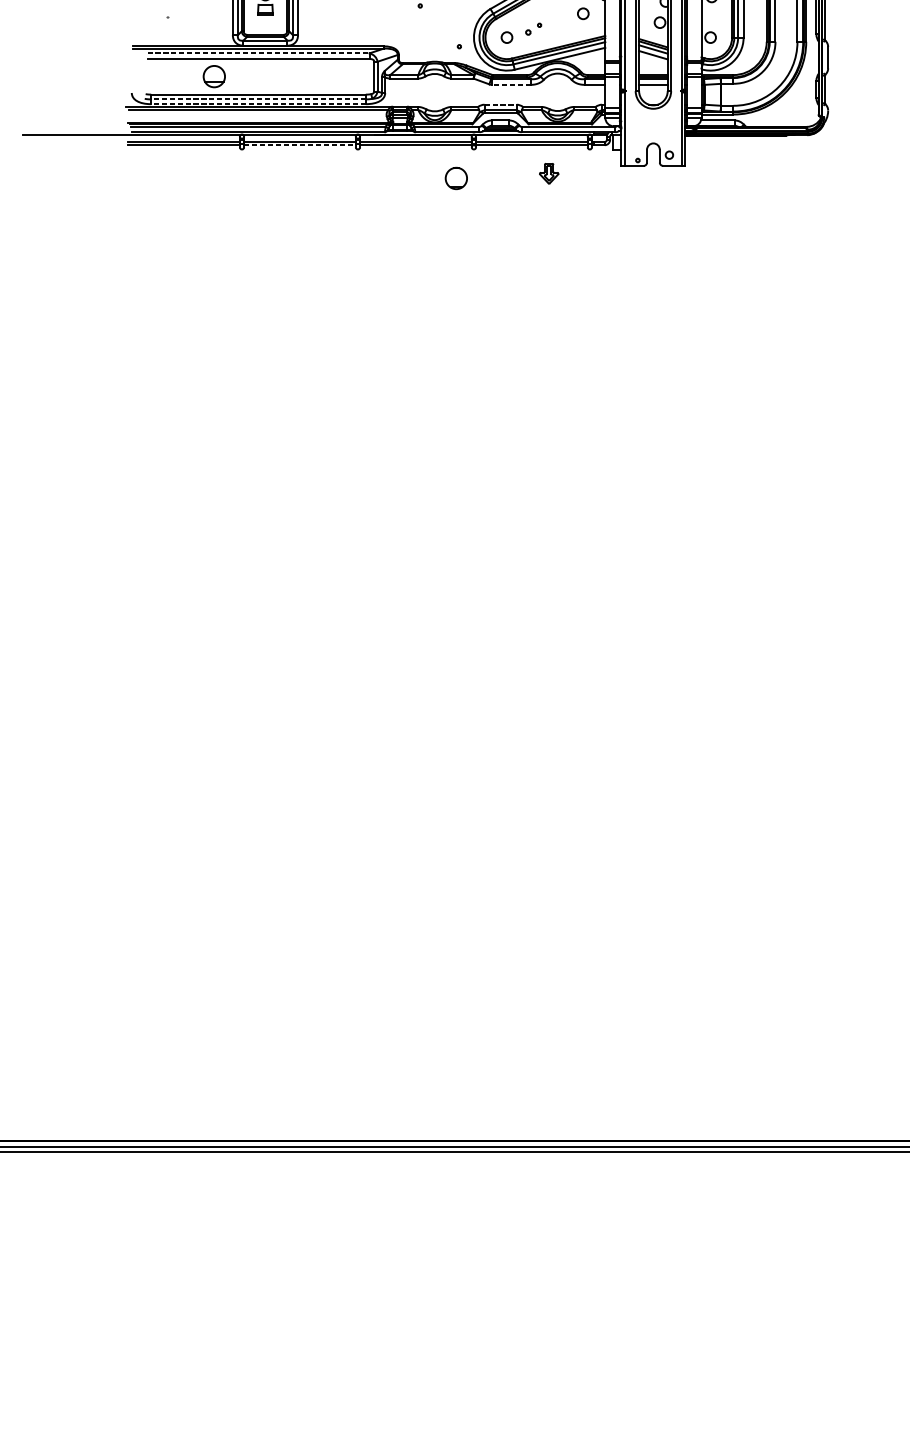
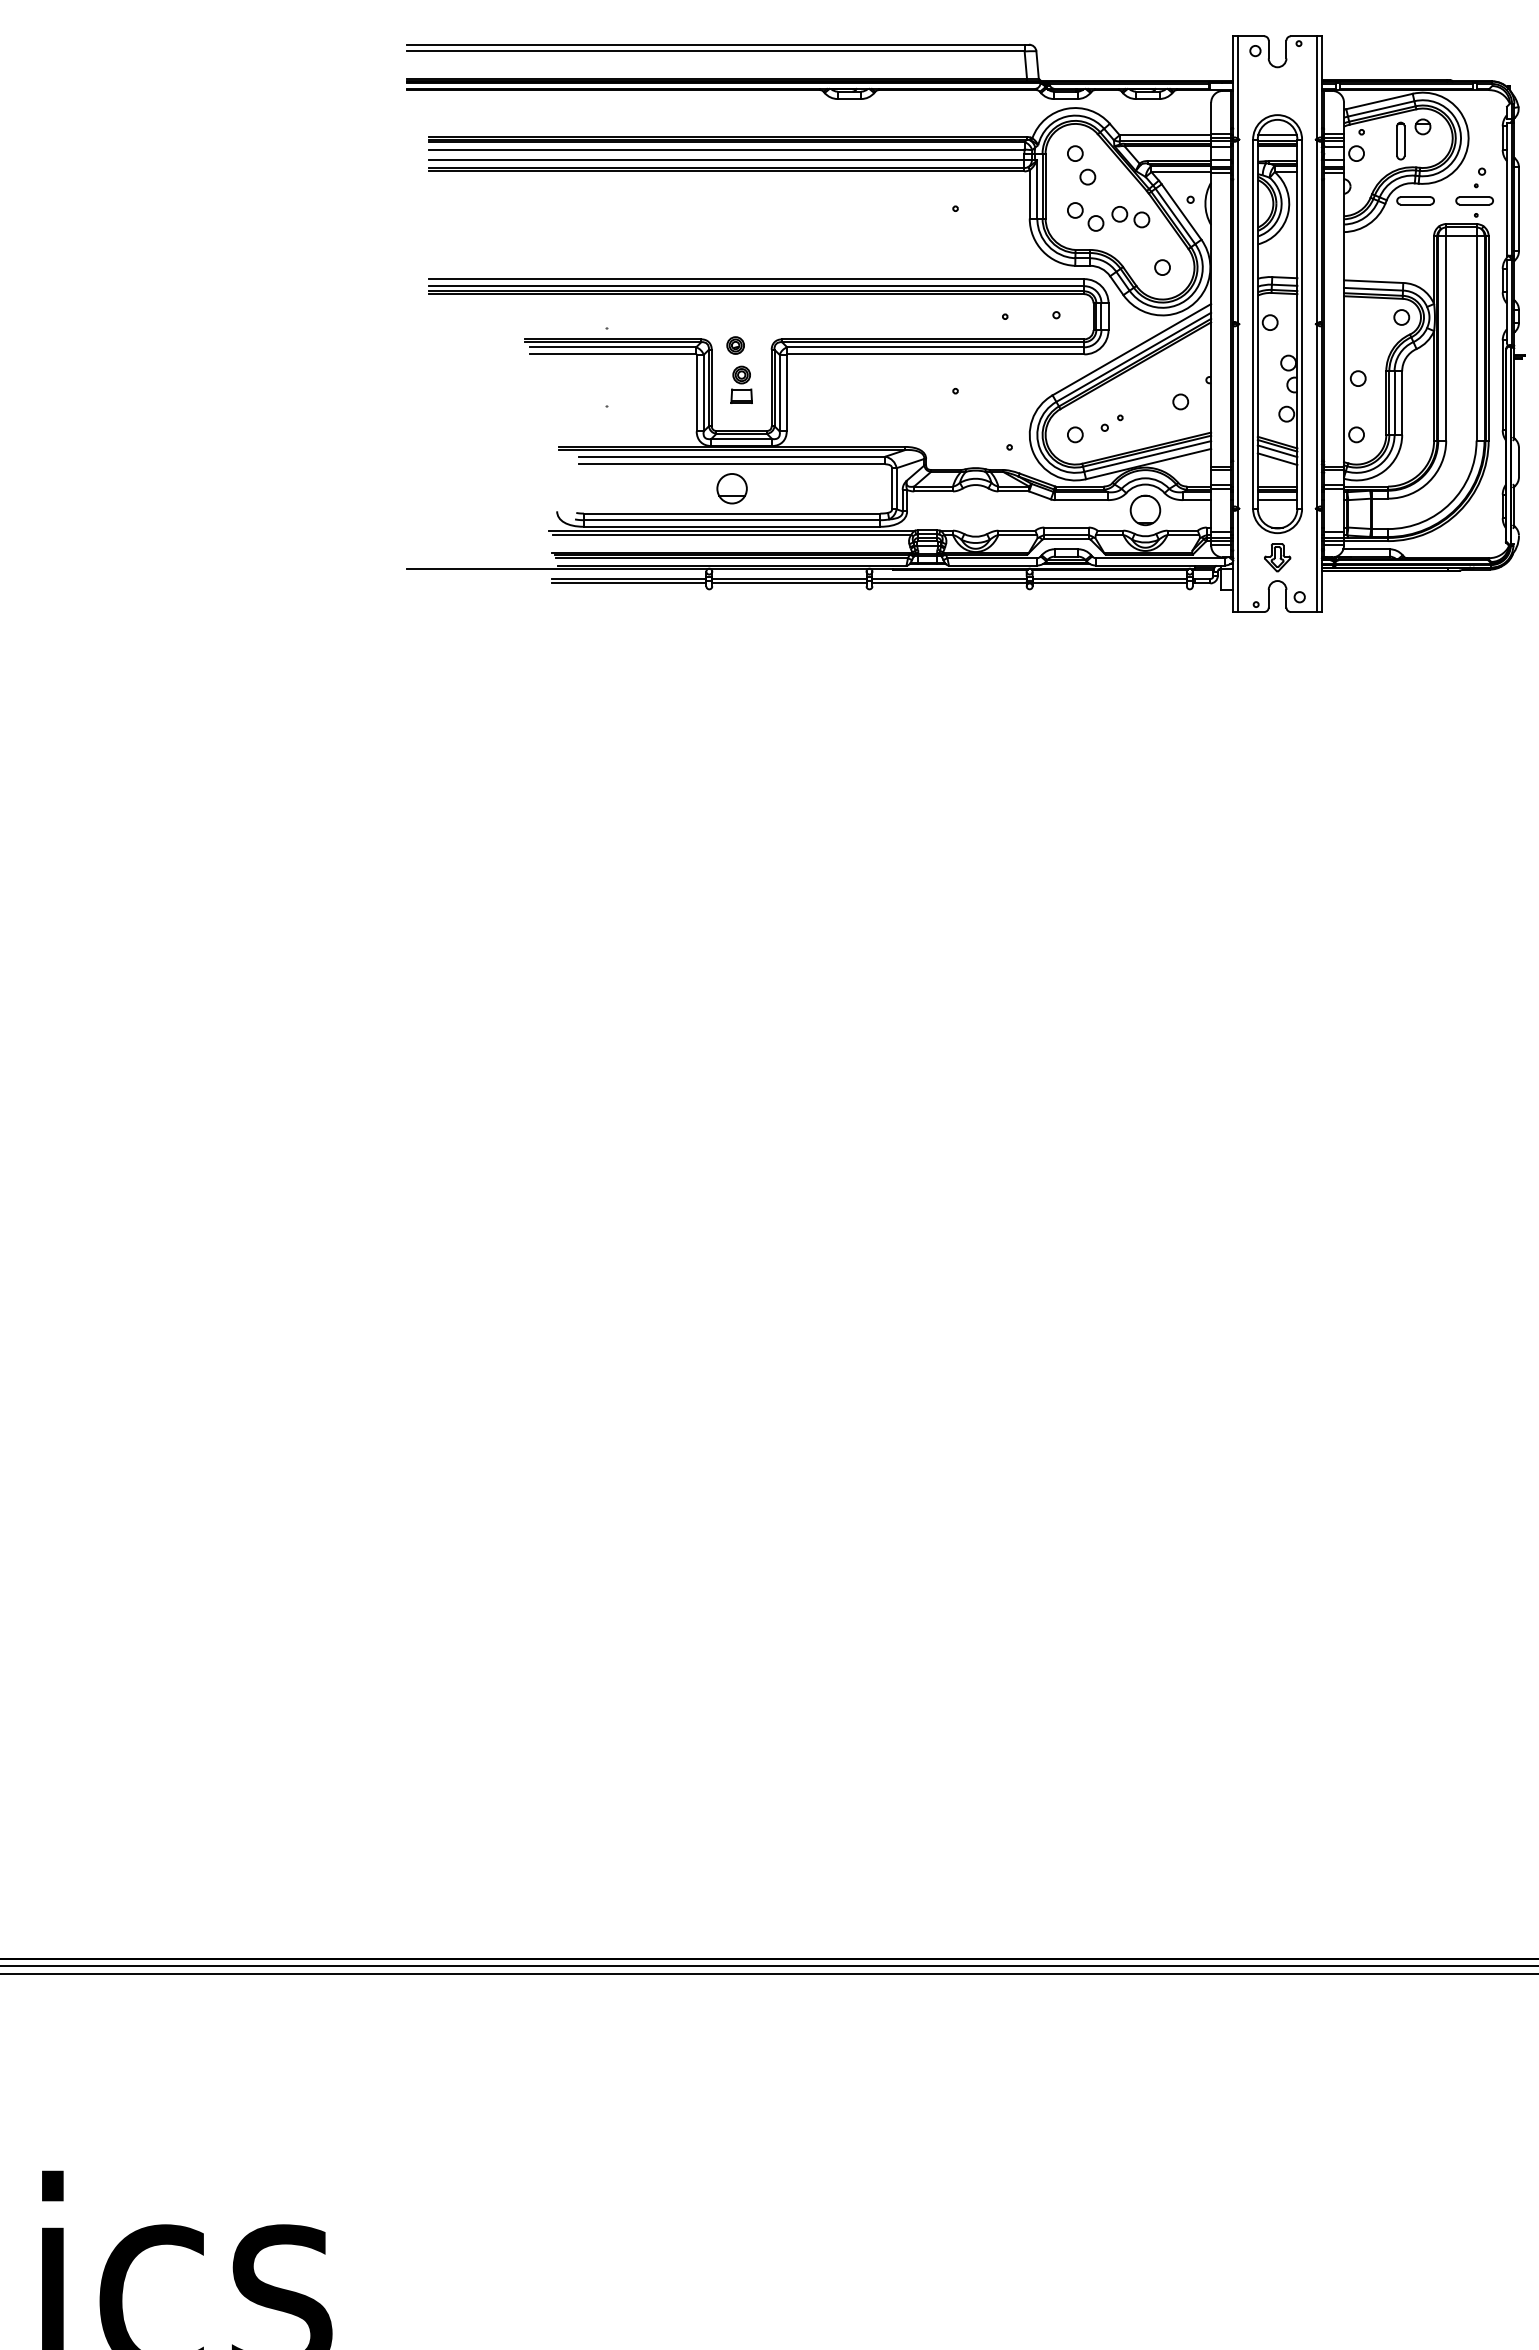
line: (258, 53) -> (732, 456), dashed -> solid
part: (213, 76) -> (731, 488), moved
line: (511, 85) -> (1081, 500), dashed -> solid
line: (258, 99) -> (731, 520), dashed -> solid
line: (258, 103) -> (731, 526), dashed -> solid
line: (500, 104) -> (1066, 527), dashed -> solid
line: (300, 145) -> (789, 583), dashed -> solid
part: (549, 173) -> (1277, 557), moved
part: (456, 178) -> (1145, 510), moved

